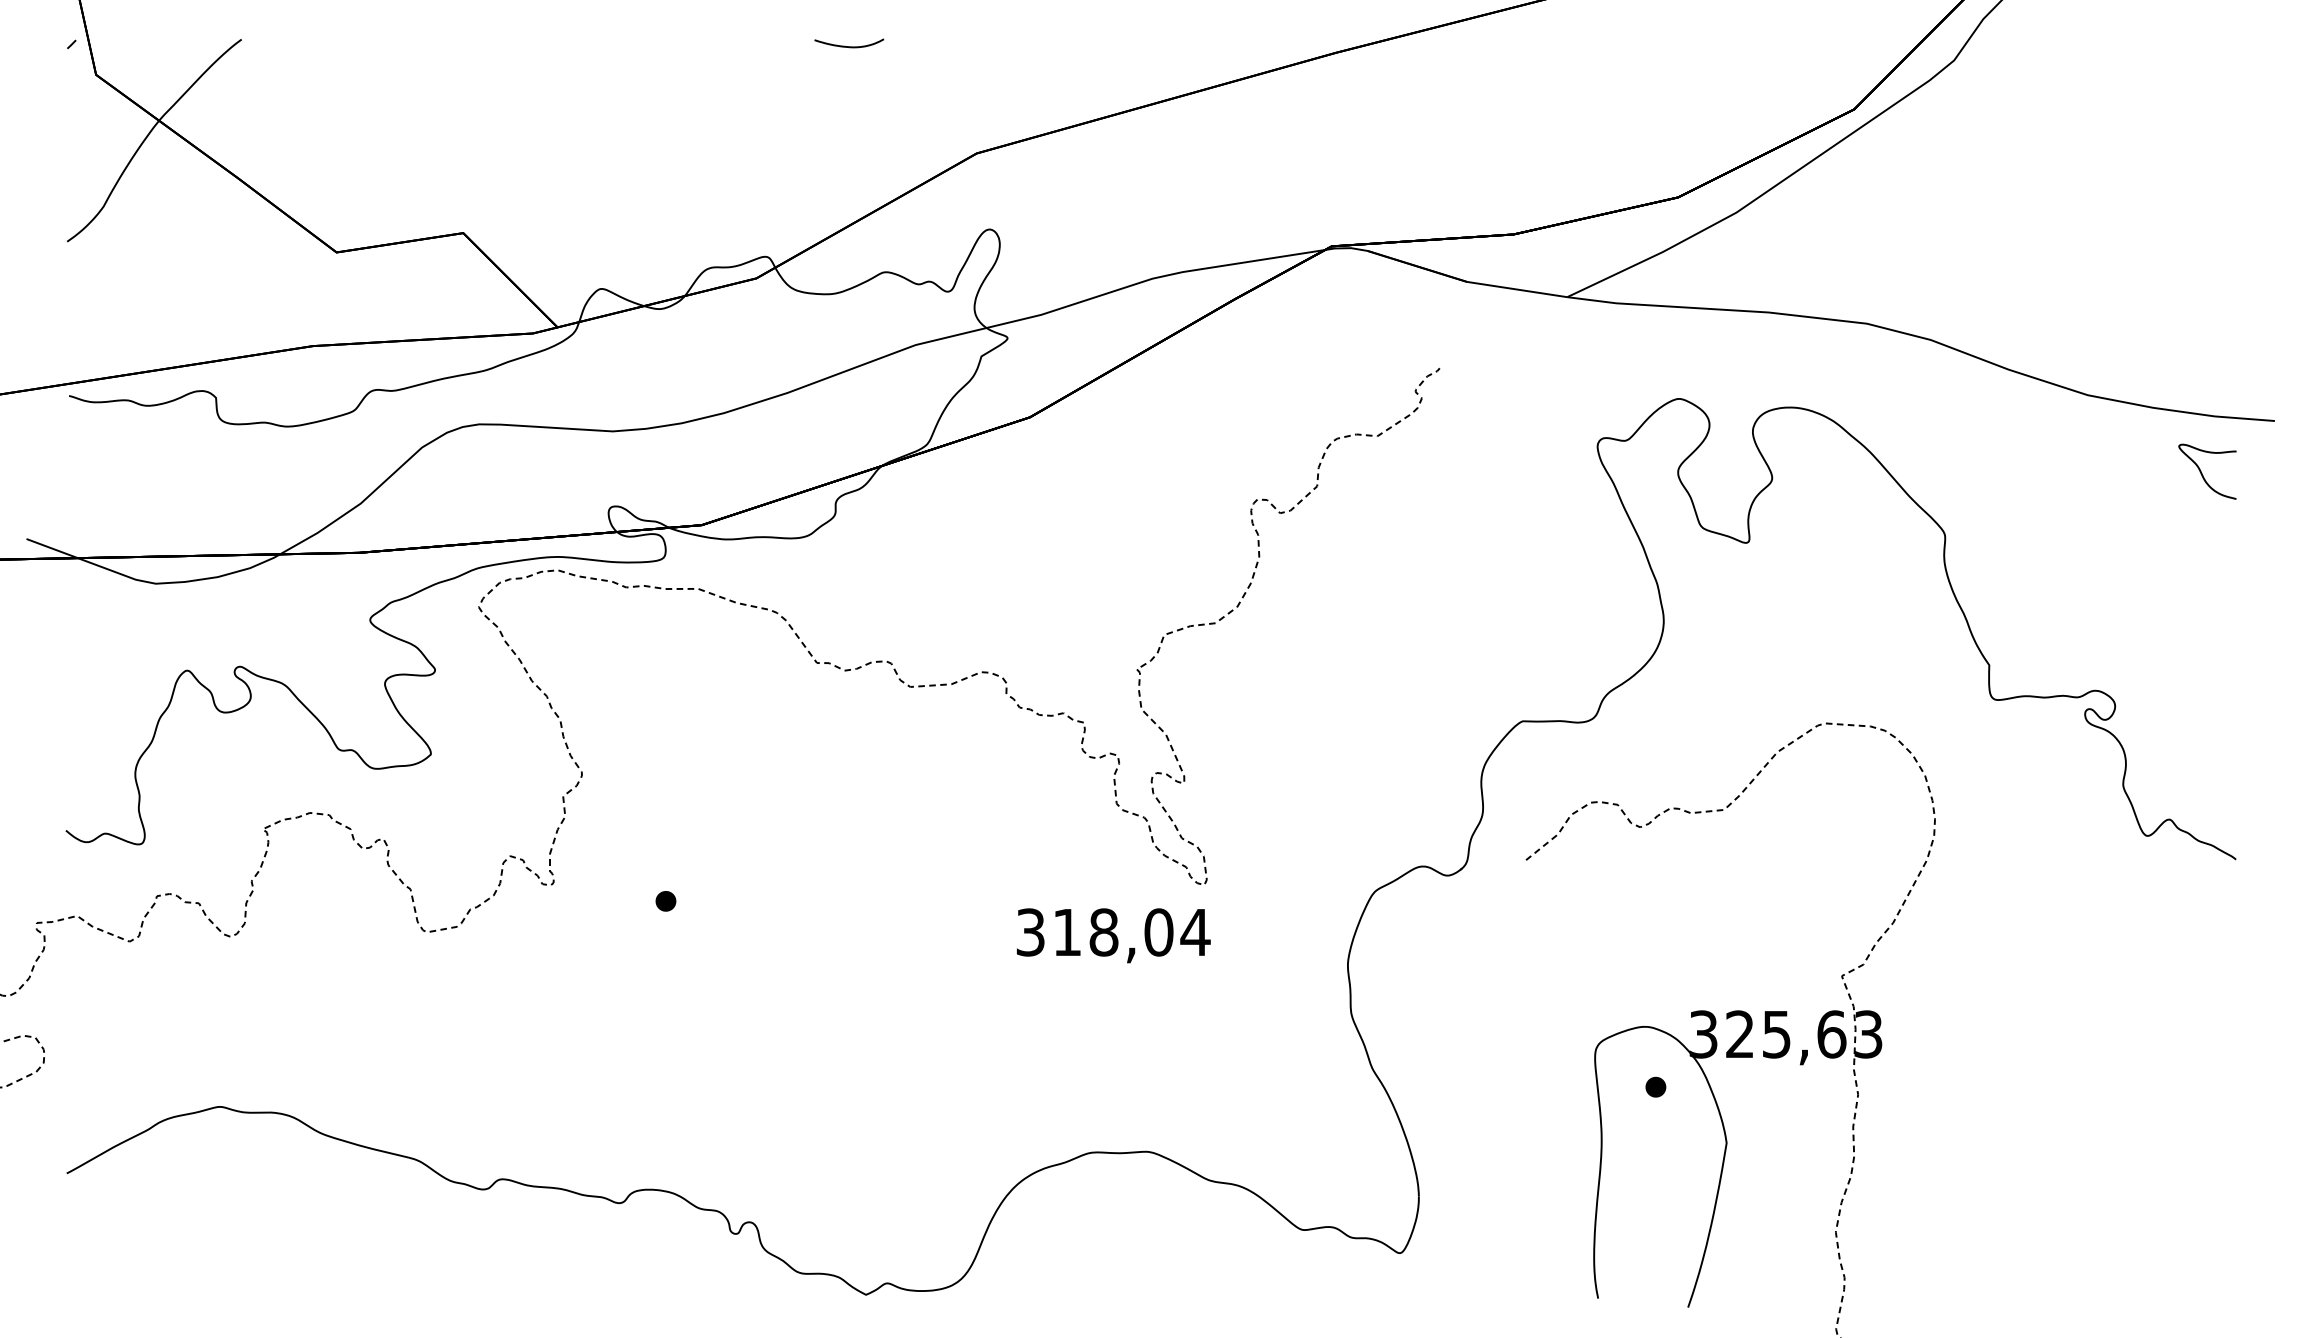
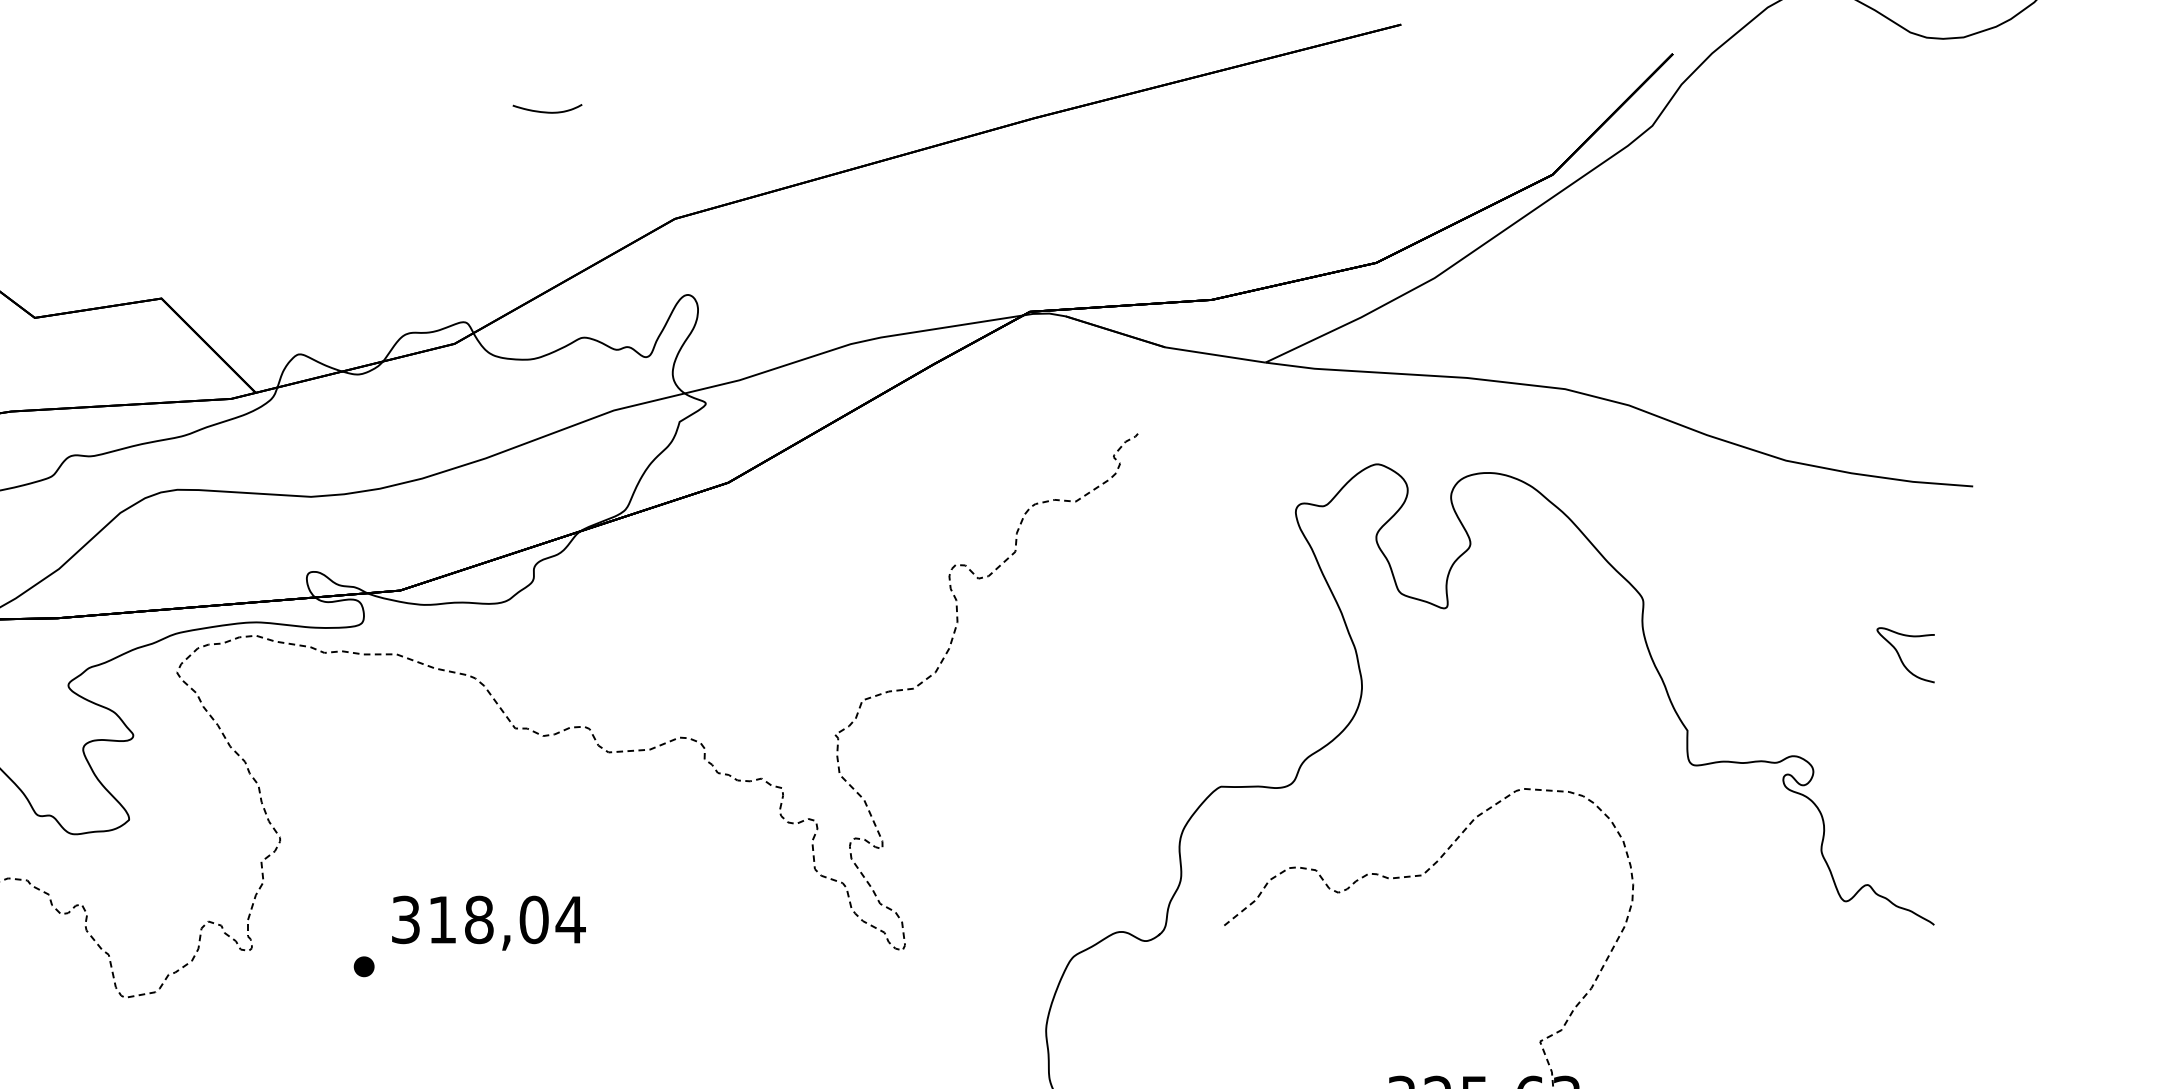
curve: (2202, 473) -> (1900, 656), moved
text: (1113, 935) -> (488, 922), moved

